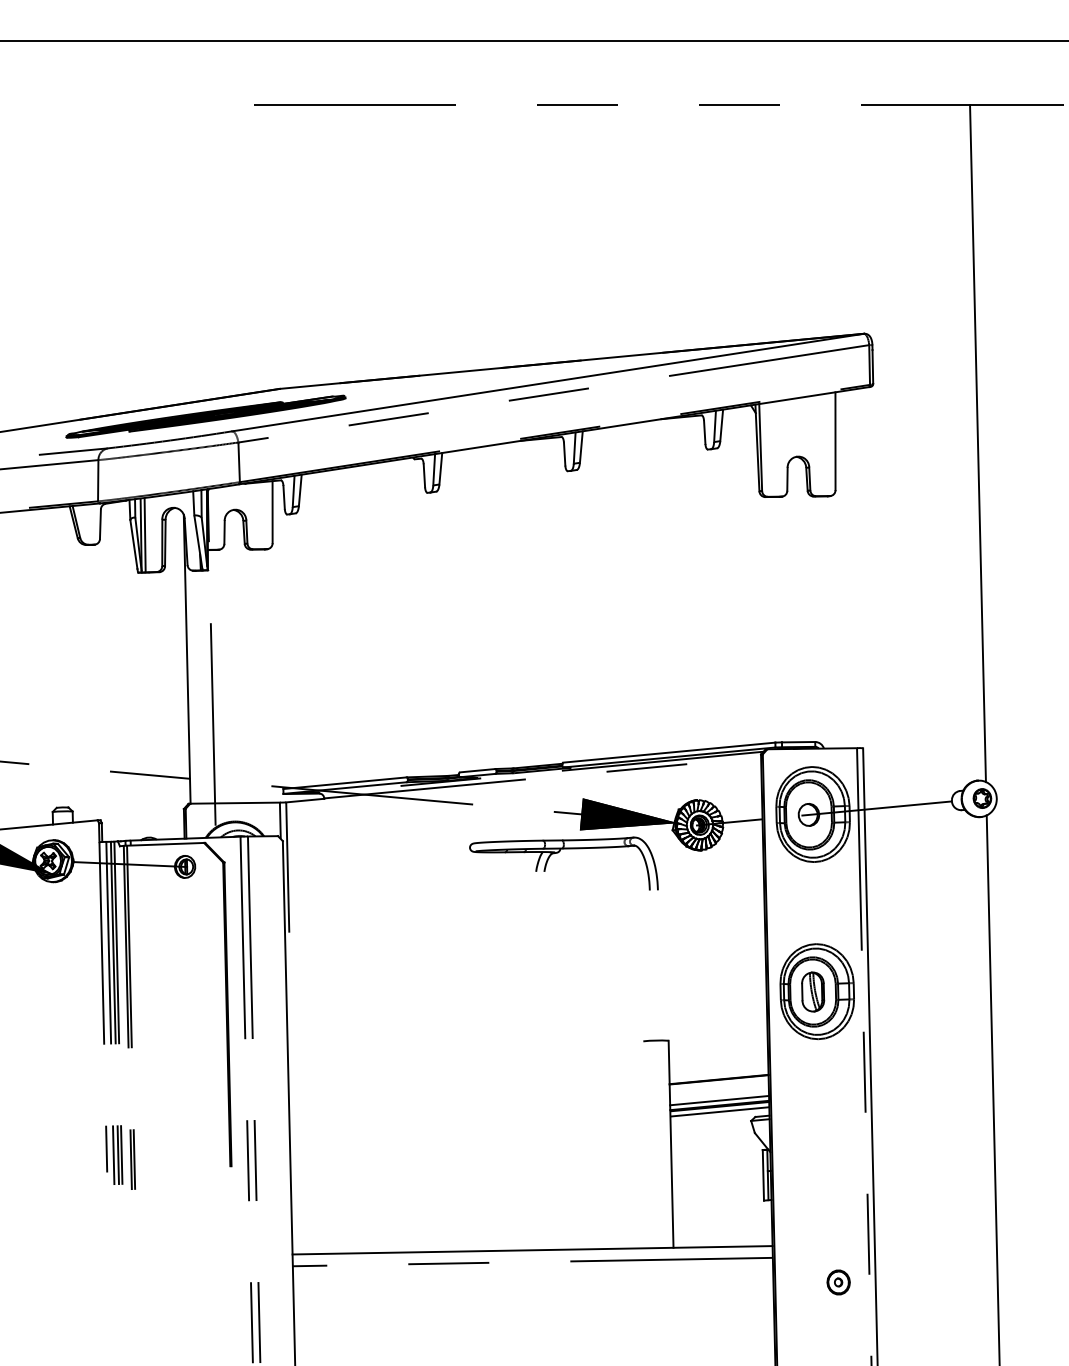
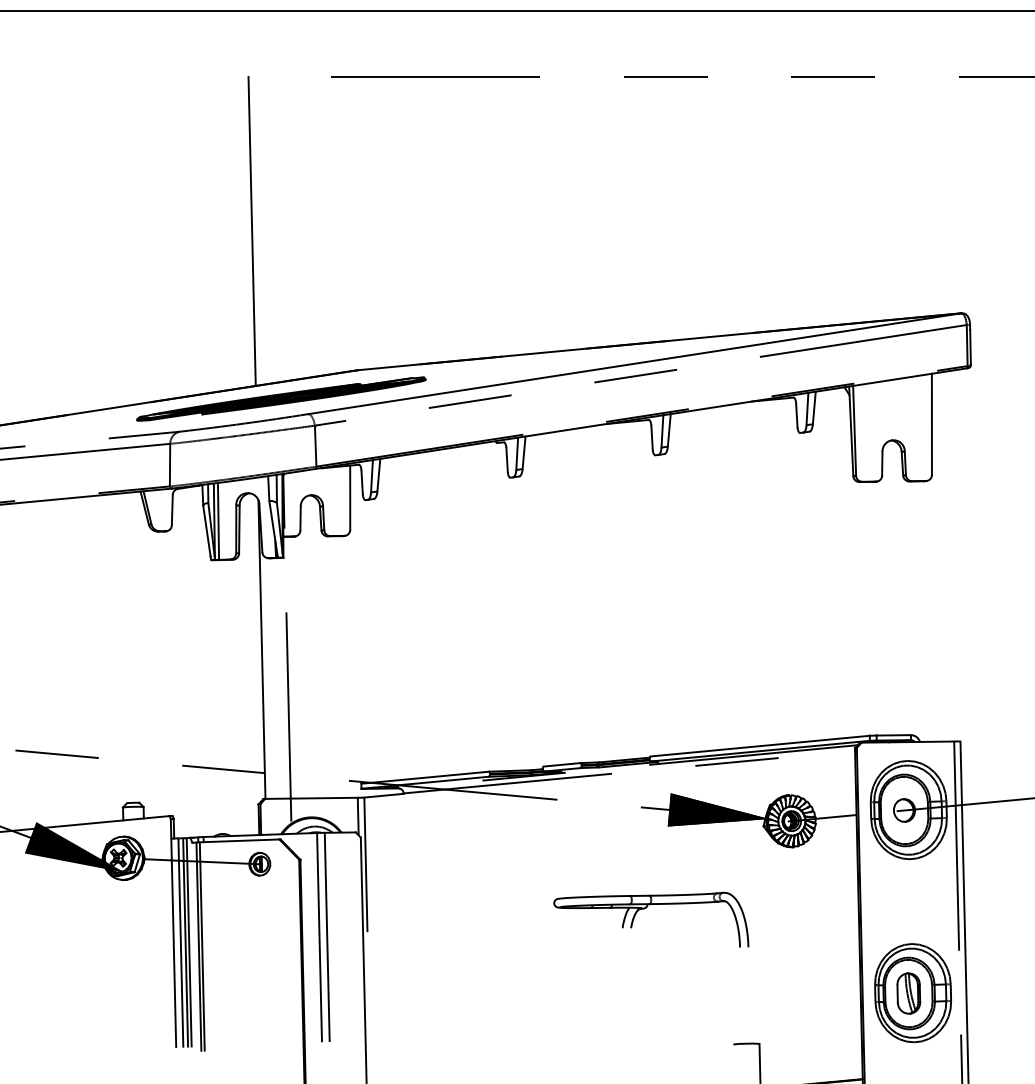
line: (177, 254) -> (251, 231), added
part: (558, 853) -> (645, 909), moved

